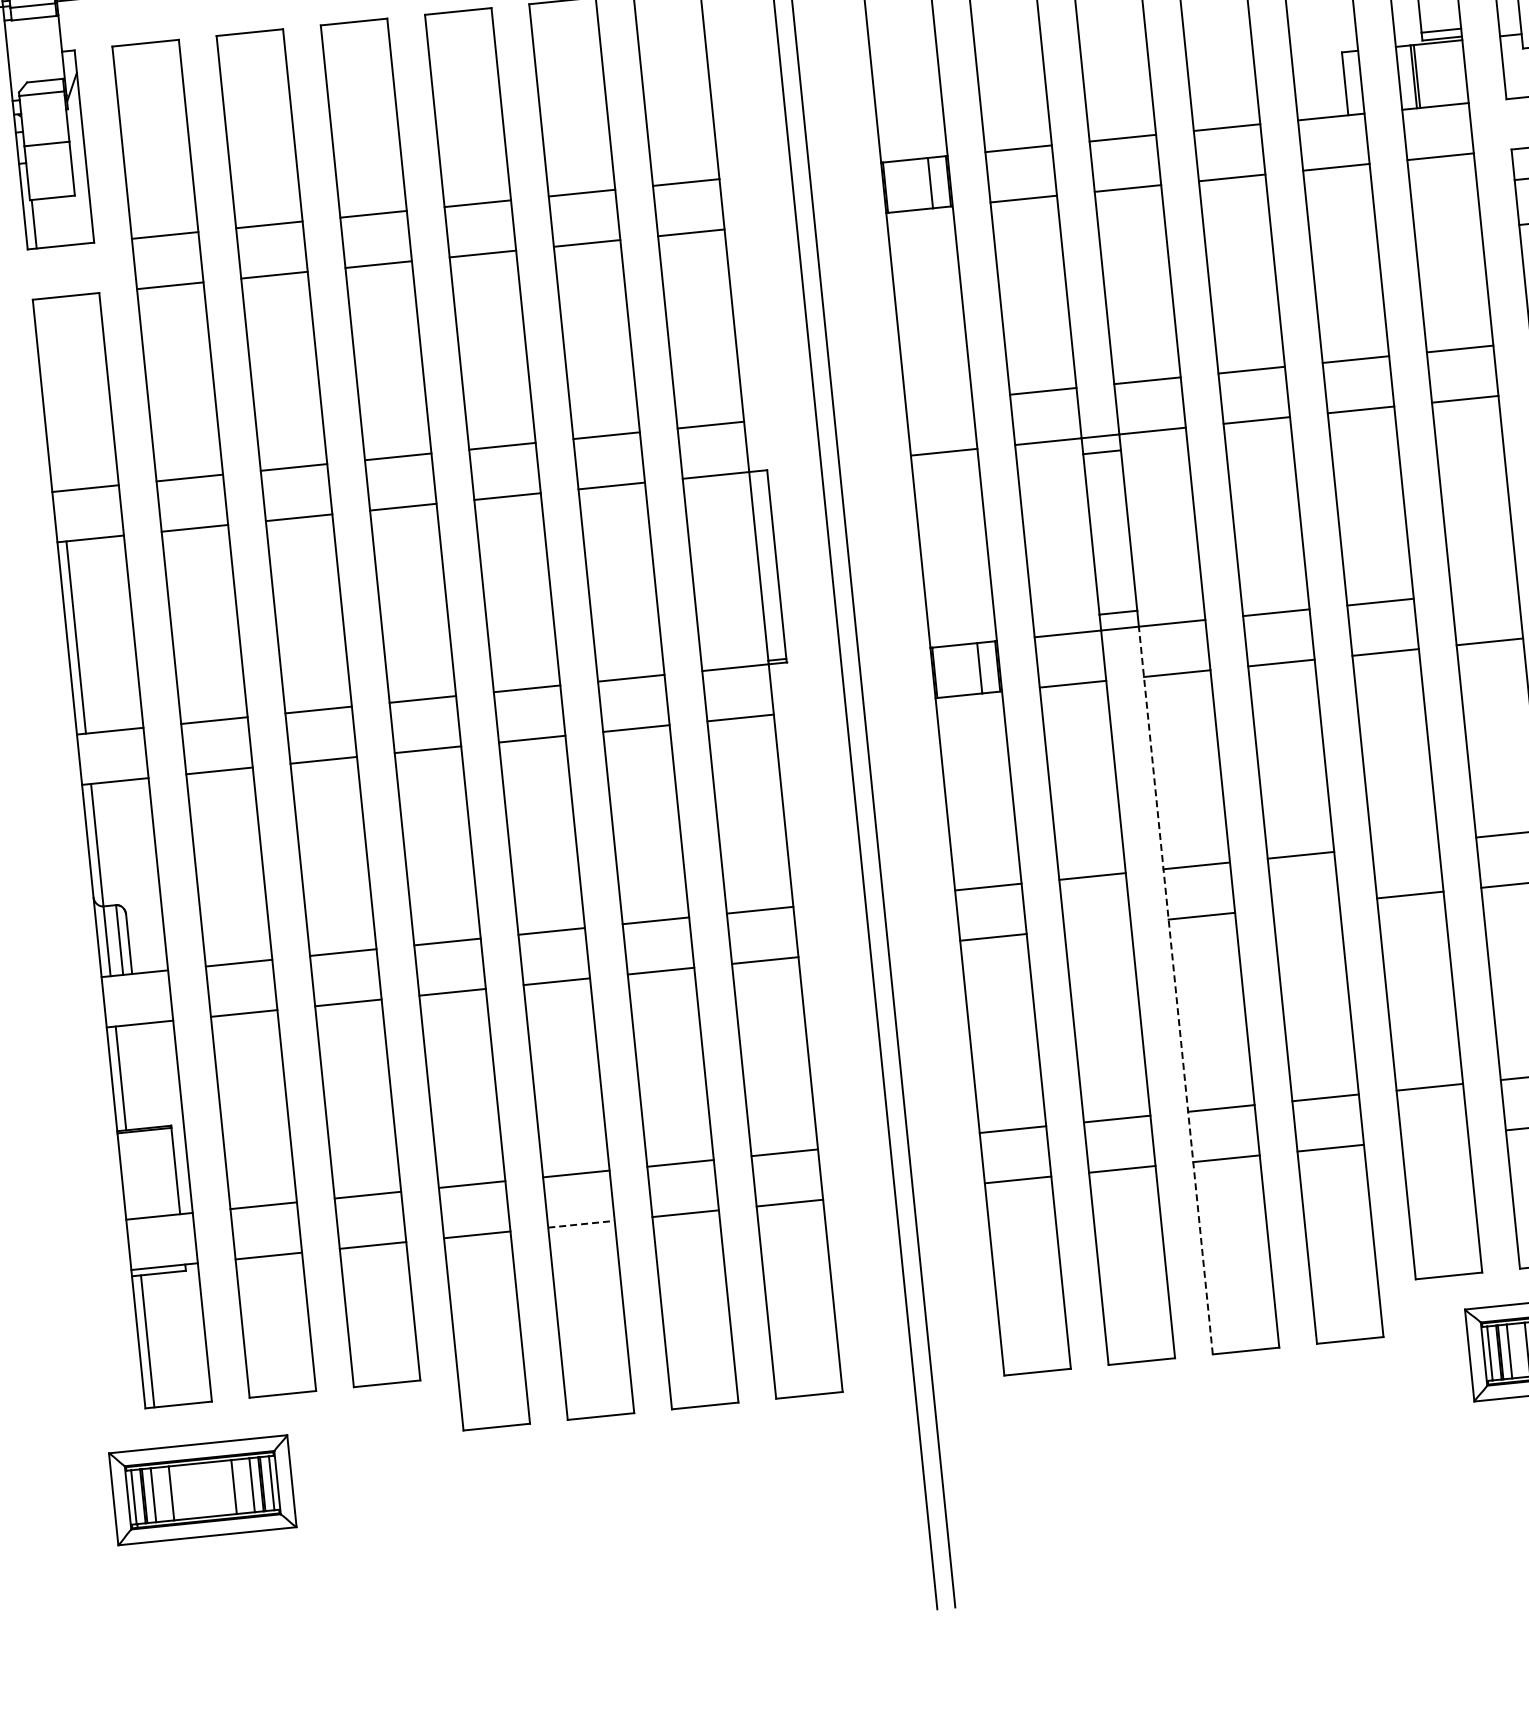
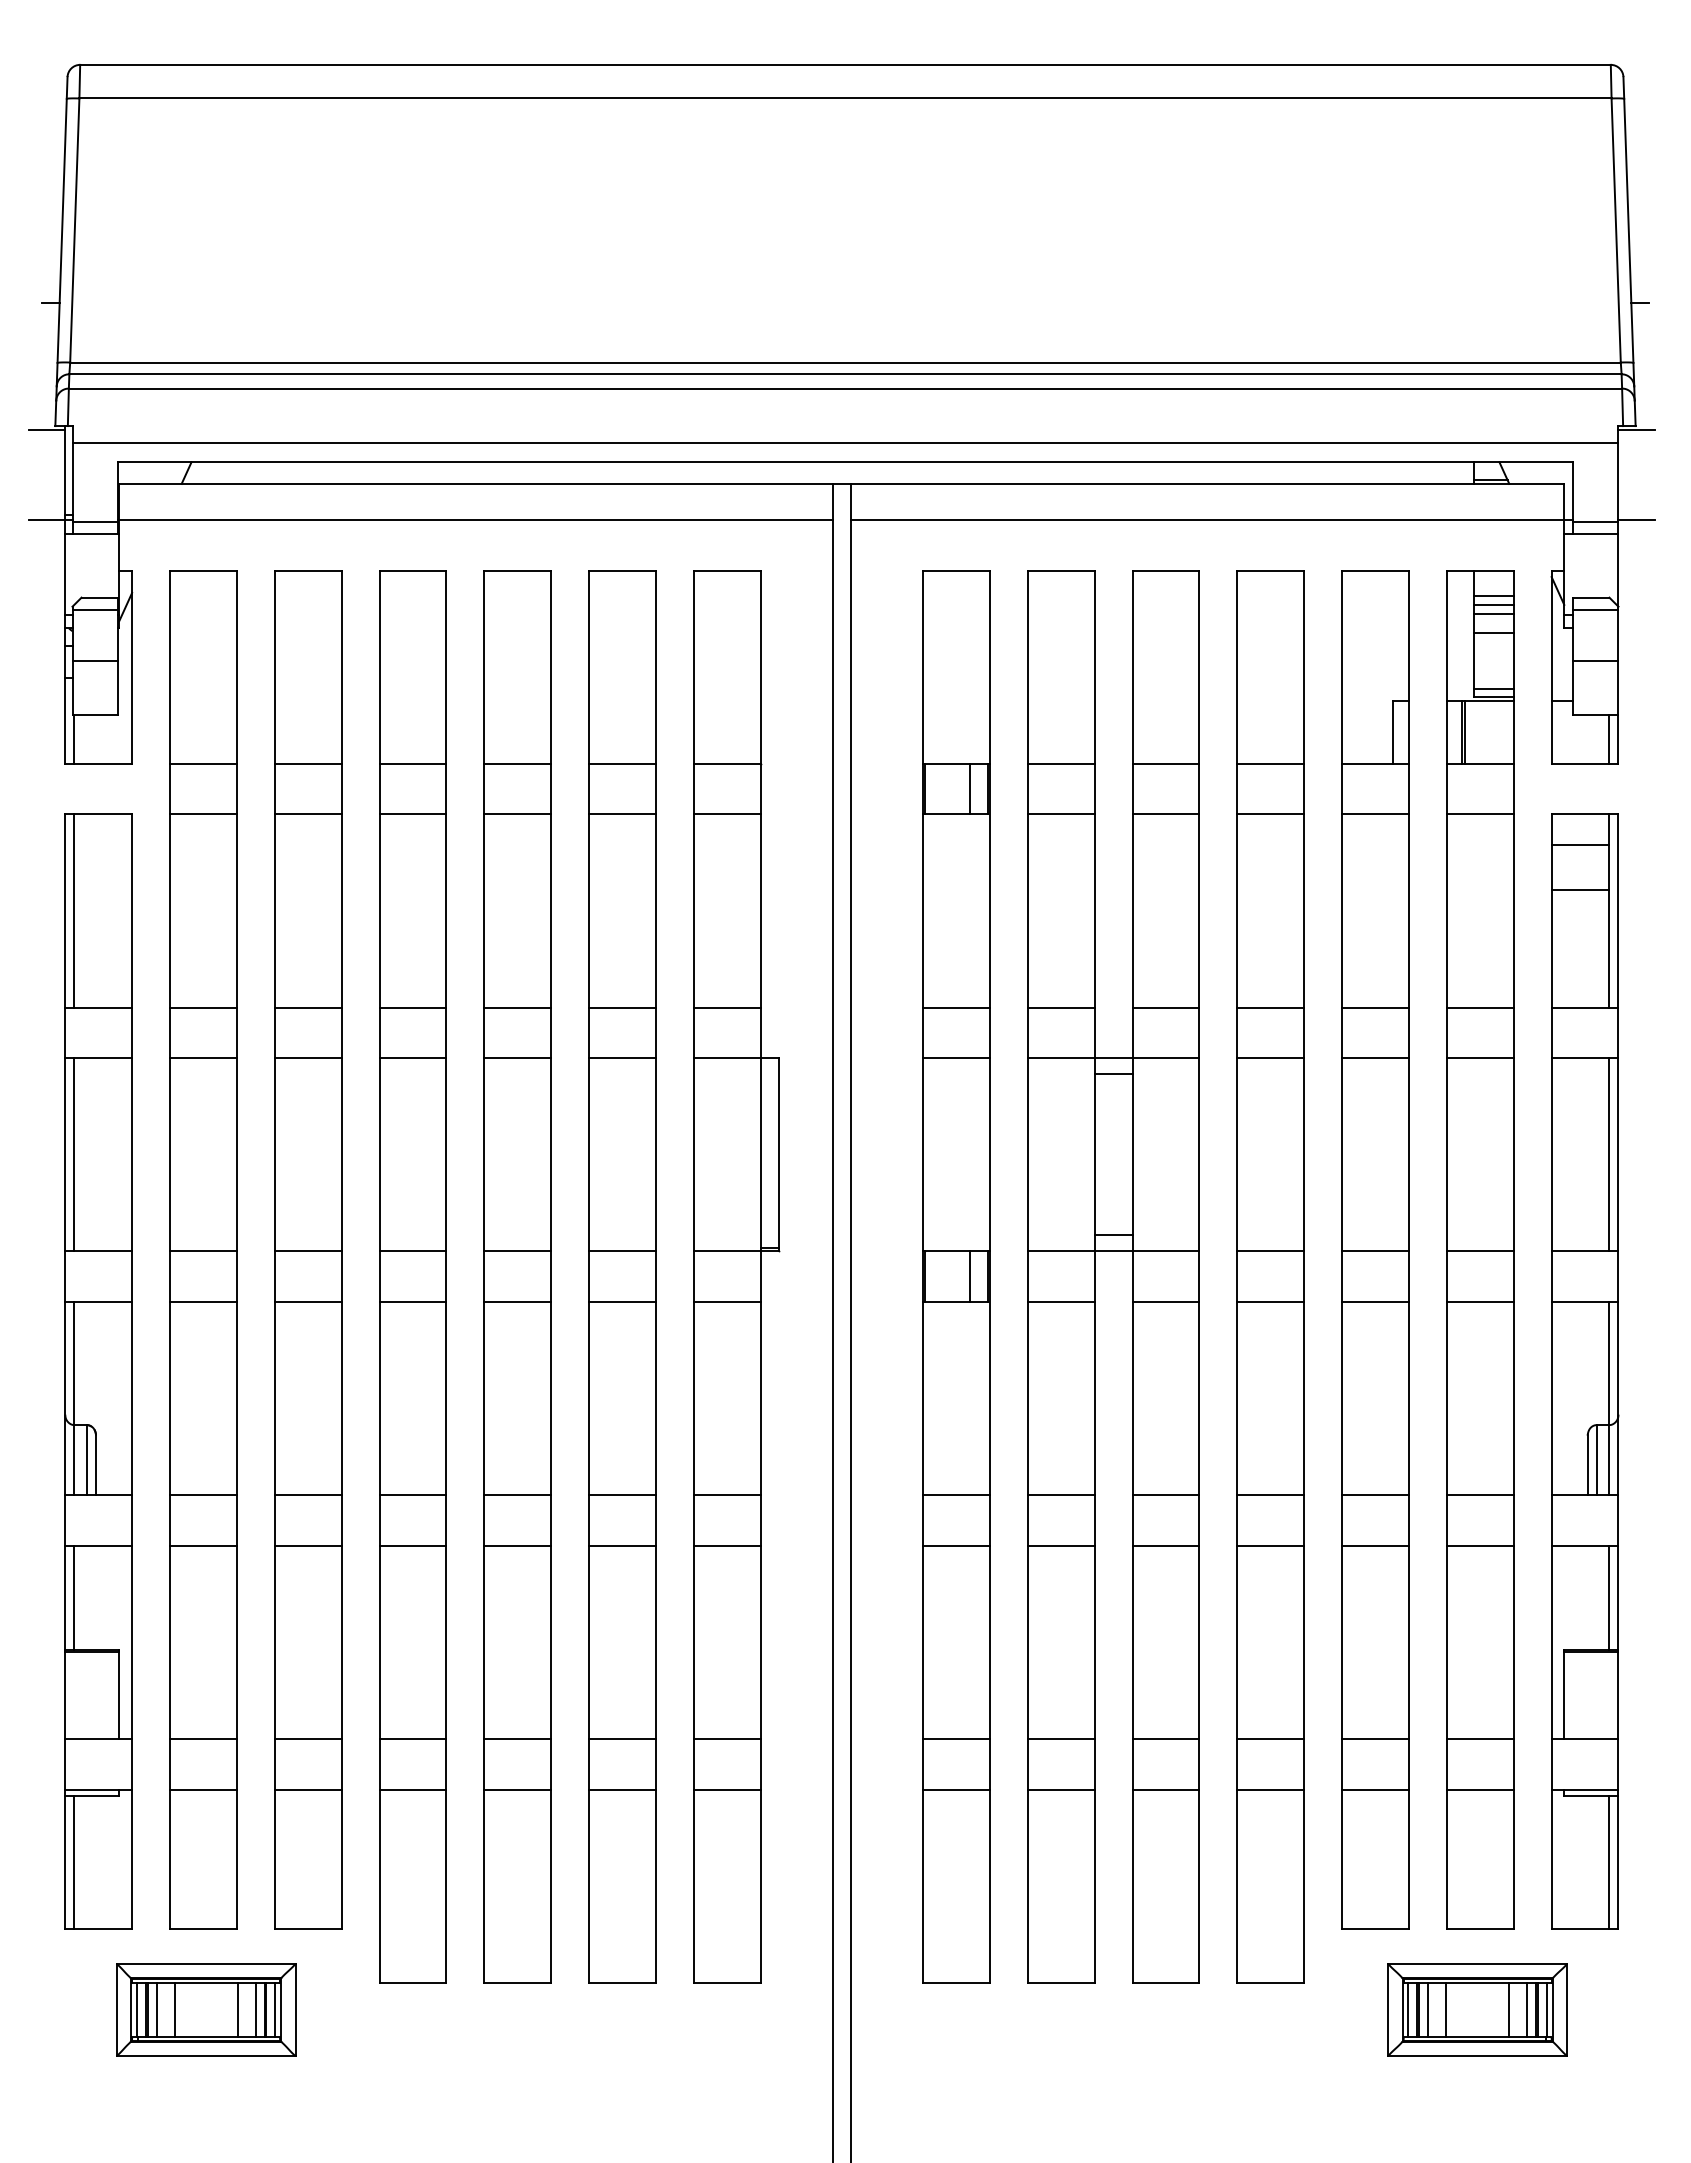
line: (51, 394) -> (74, 910), added
line: (938, 401) -> (956, 1007), added
line: (1483, 591) -> (1479, 1251), added
line: (1405, 844) -> (1375, 1495), added
line: (1305, 905) -> (1270, 1545), added
line: (1096, 926) -> (1060, 1545), added
line: (1175, 990) -> (1132, 1617), dashed -> solid
line: (1434, 1137) -> (1375, 1789), added
line: (582, 1224) -> (518, 1789), dashed -> solid
part: (203, 1489) -> (206, 2009), moved

